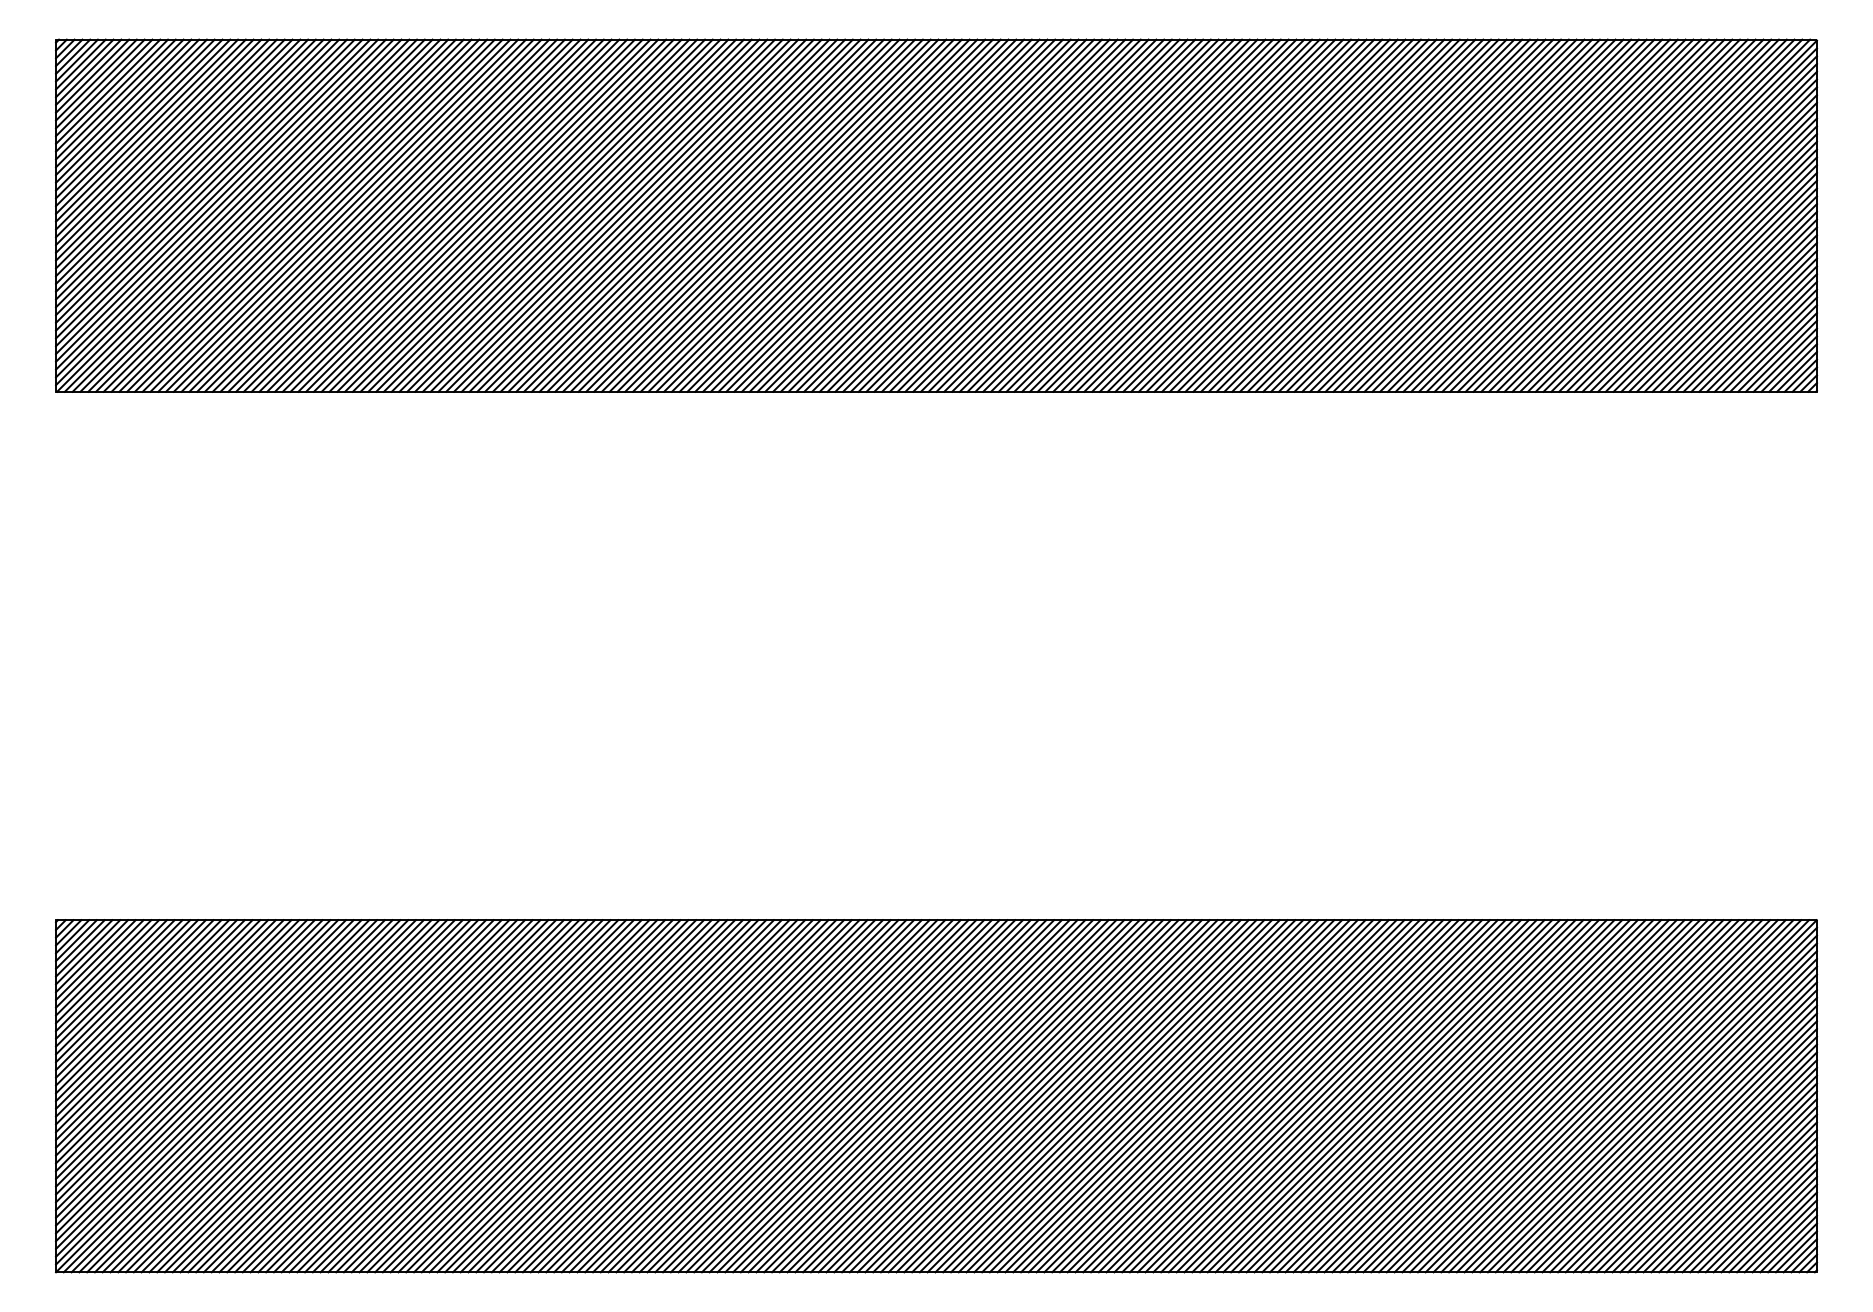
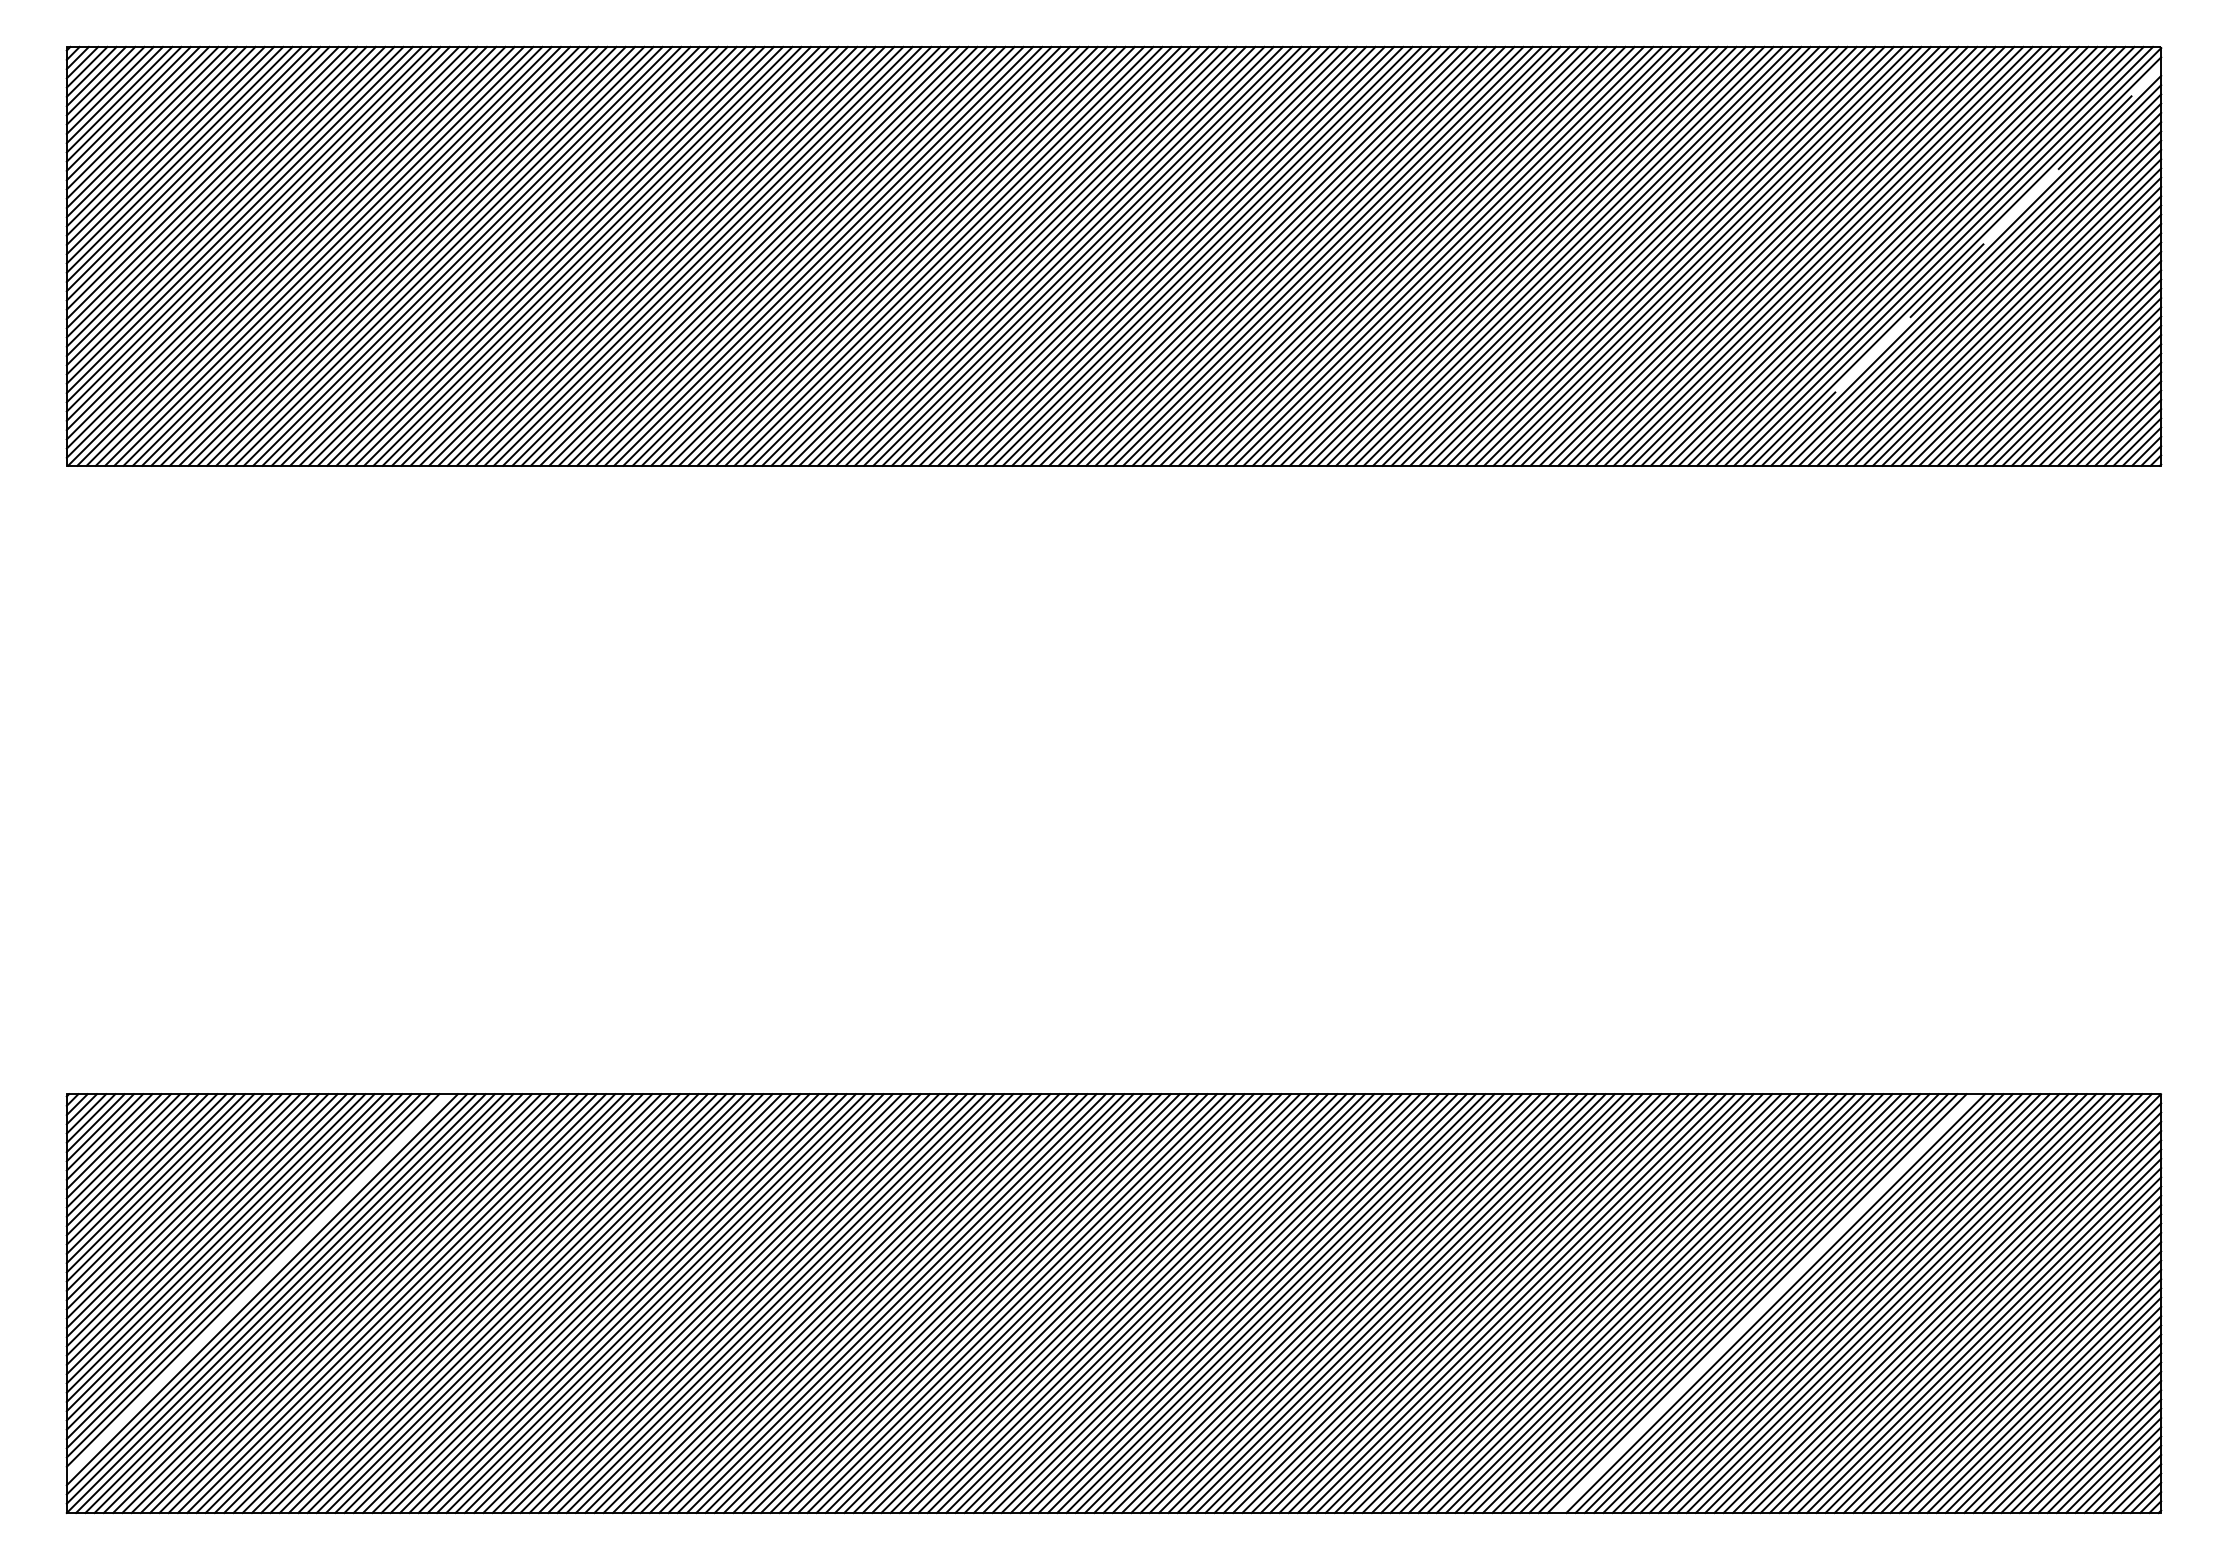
line: (1649, 223) -> (1961, 265), solid -> dashed
line: (216, 1081) -> (257, 1285), removed
line: (1484, 1096) -> (1765, 1303), removed

